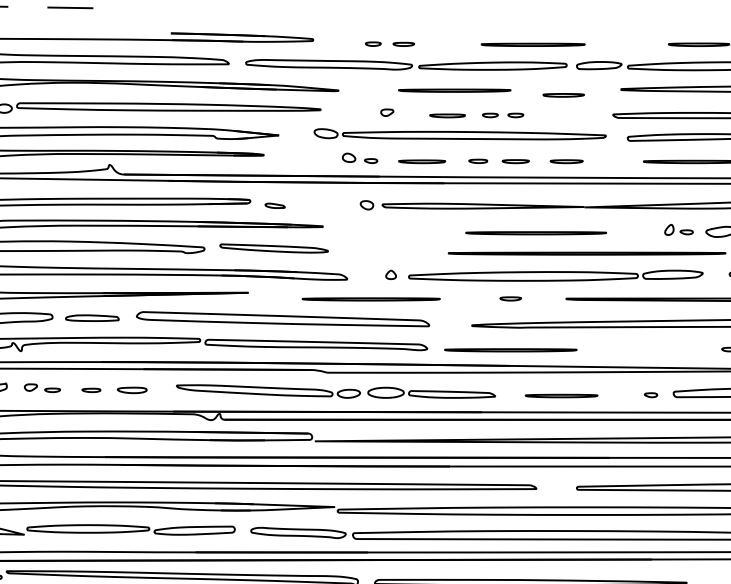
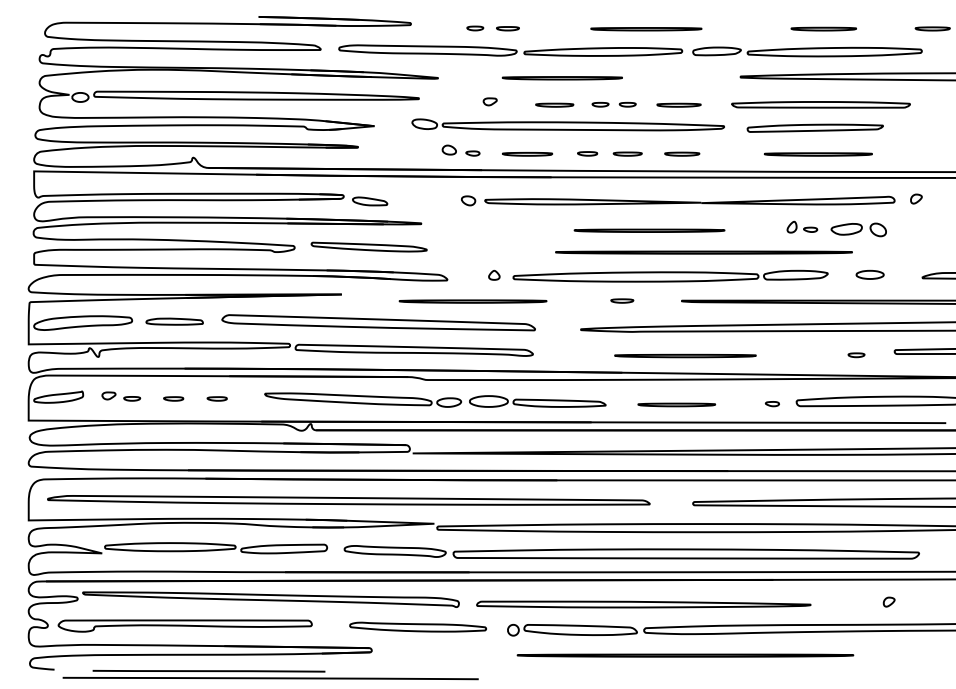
part: (563, 94) -> (678, 104), moved
part: (275, 205) -> (370, 201), size x1.67
part: (510, 349) -> (685, 355), moved
part: (131, 390) -> (216, 398), size x0.62

